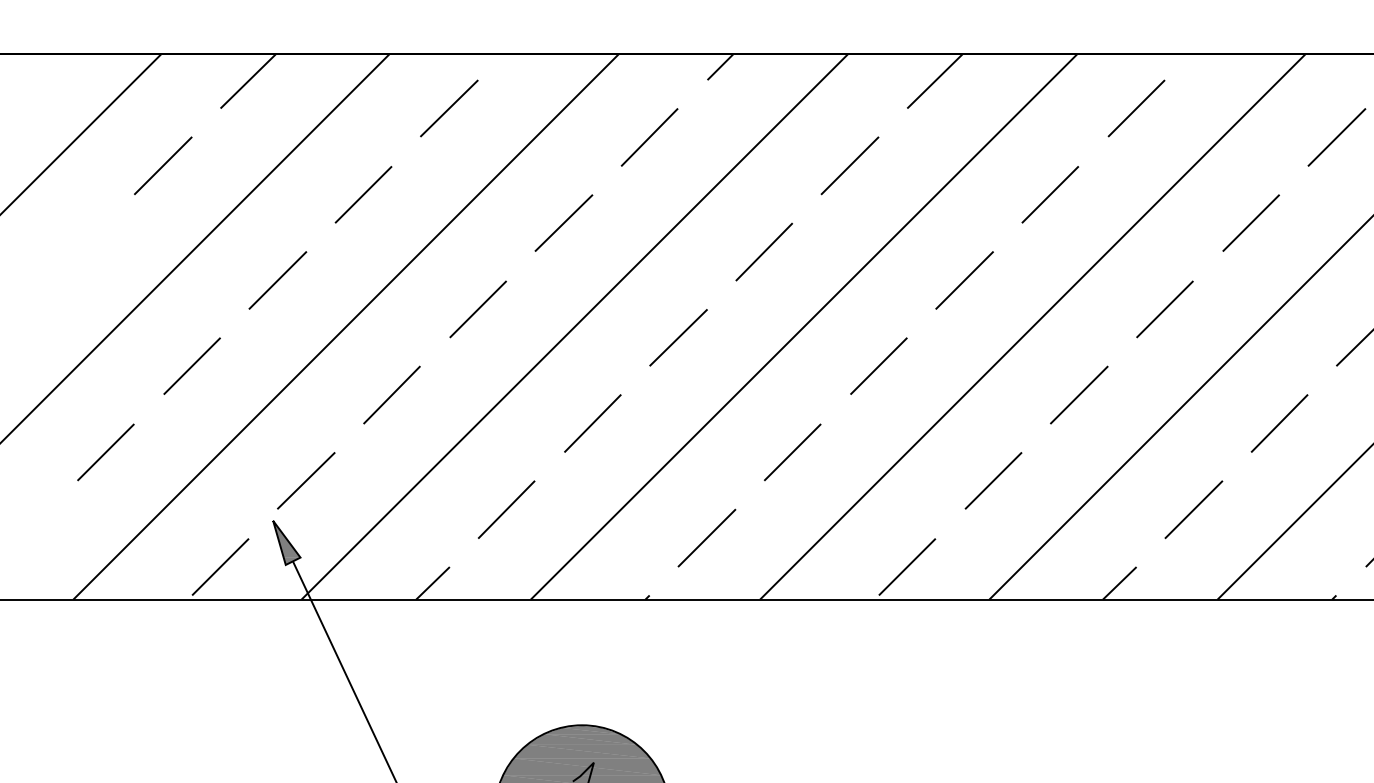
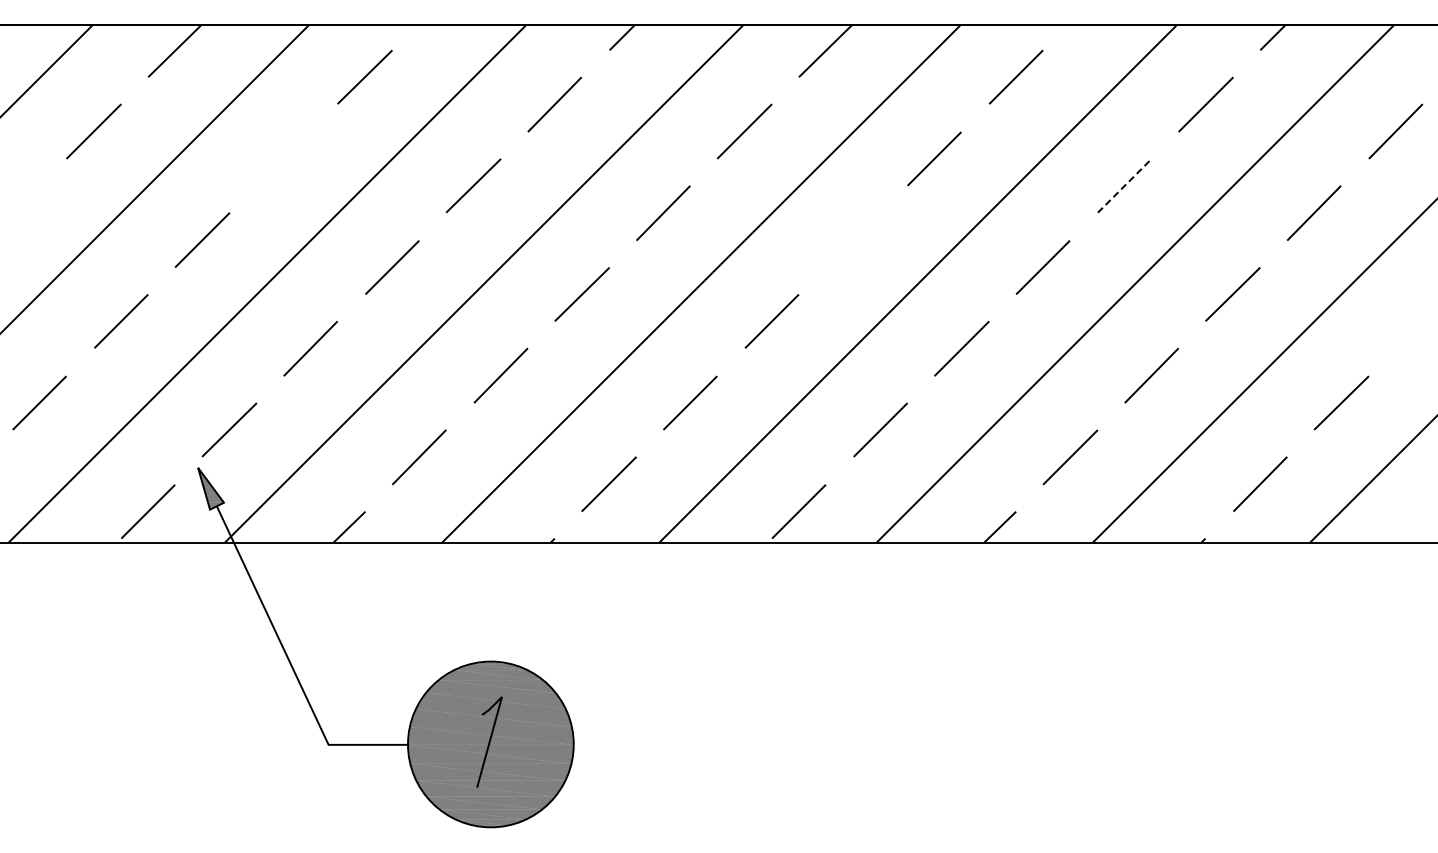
line: (363, 194) -> (283, 158), removed
line: (1251, 222) -> (1125, 185), solid -> dashed
line: (964, 279) -> (853, 239), removed

